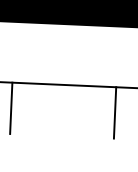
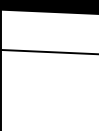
line: (10, 107) -> (23, 67), removed
line: (114, 112) -> (91, 70), removed

